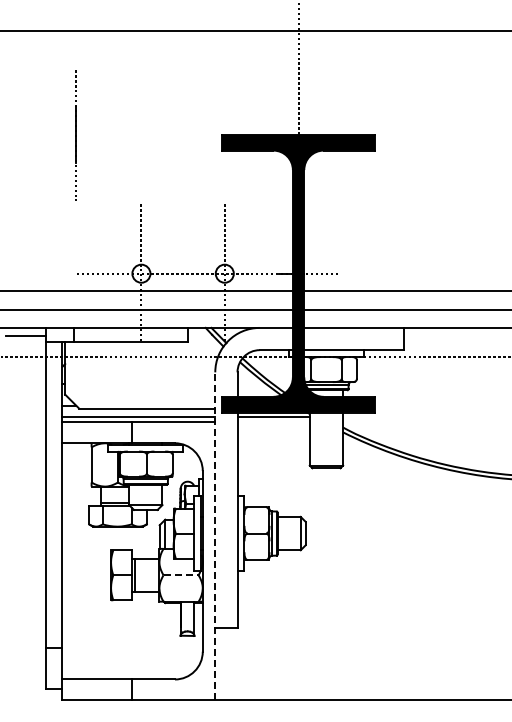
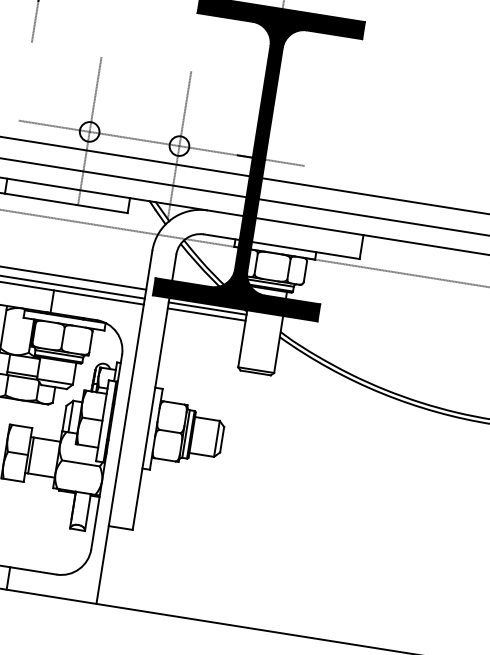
line: (273, 422) -> (206, 314), added
line: (215, 536) -> (124, 427), dashed -> solid
line: (181, 575) -> (81, 463), dashed -> solid

